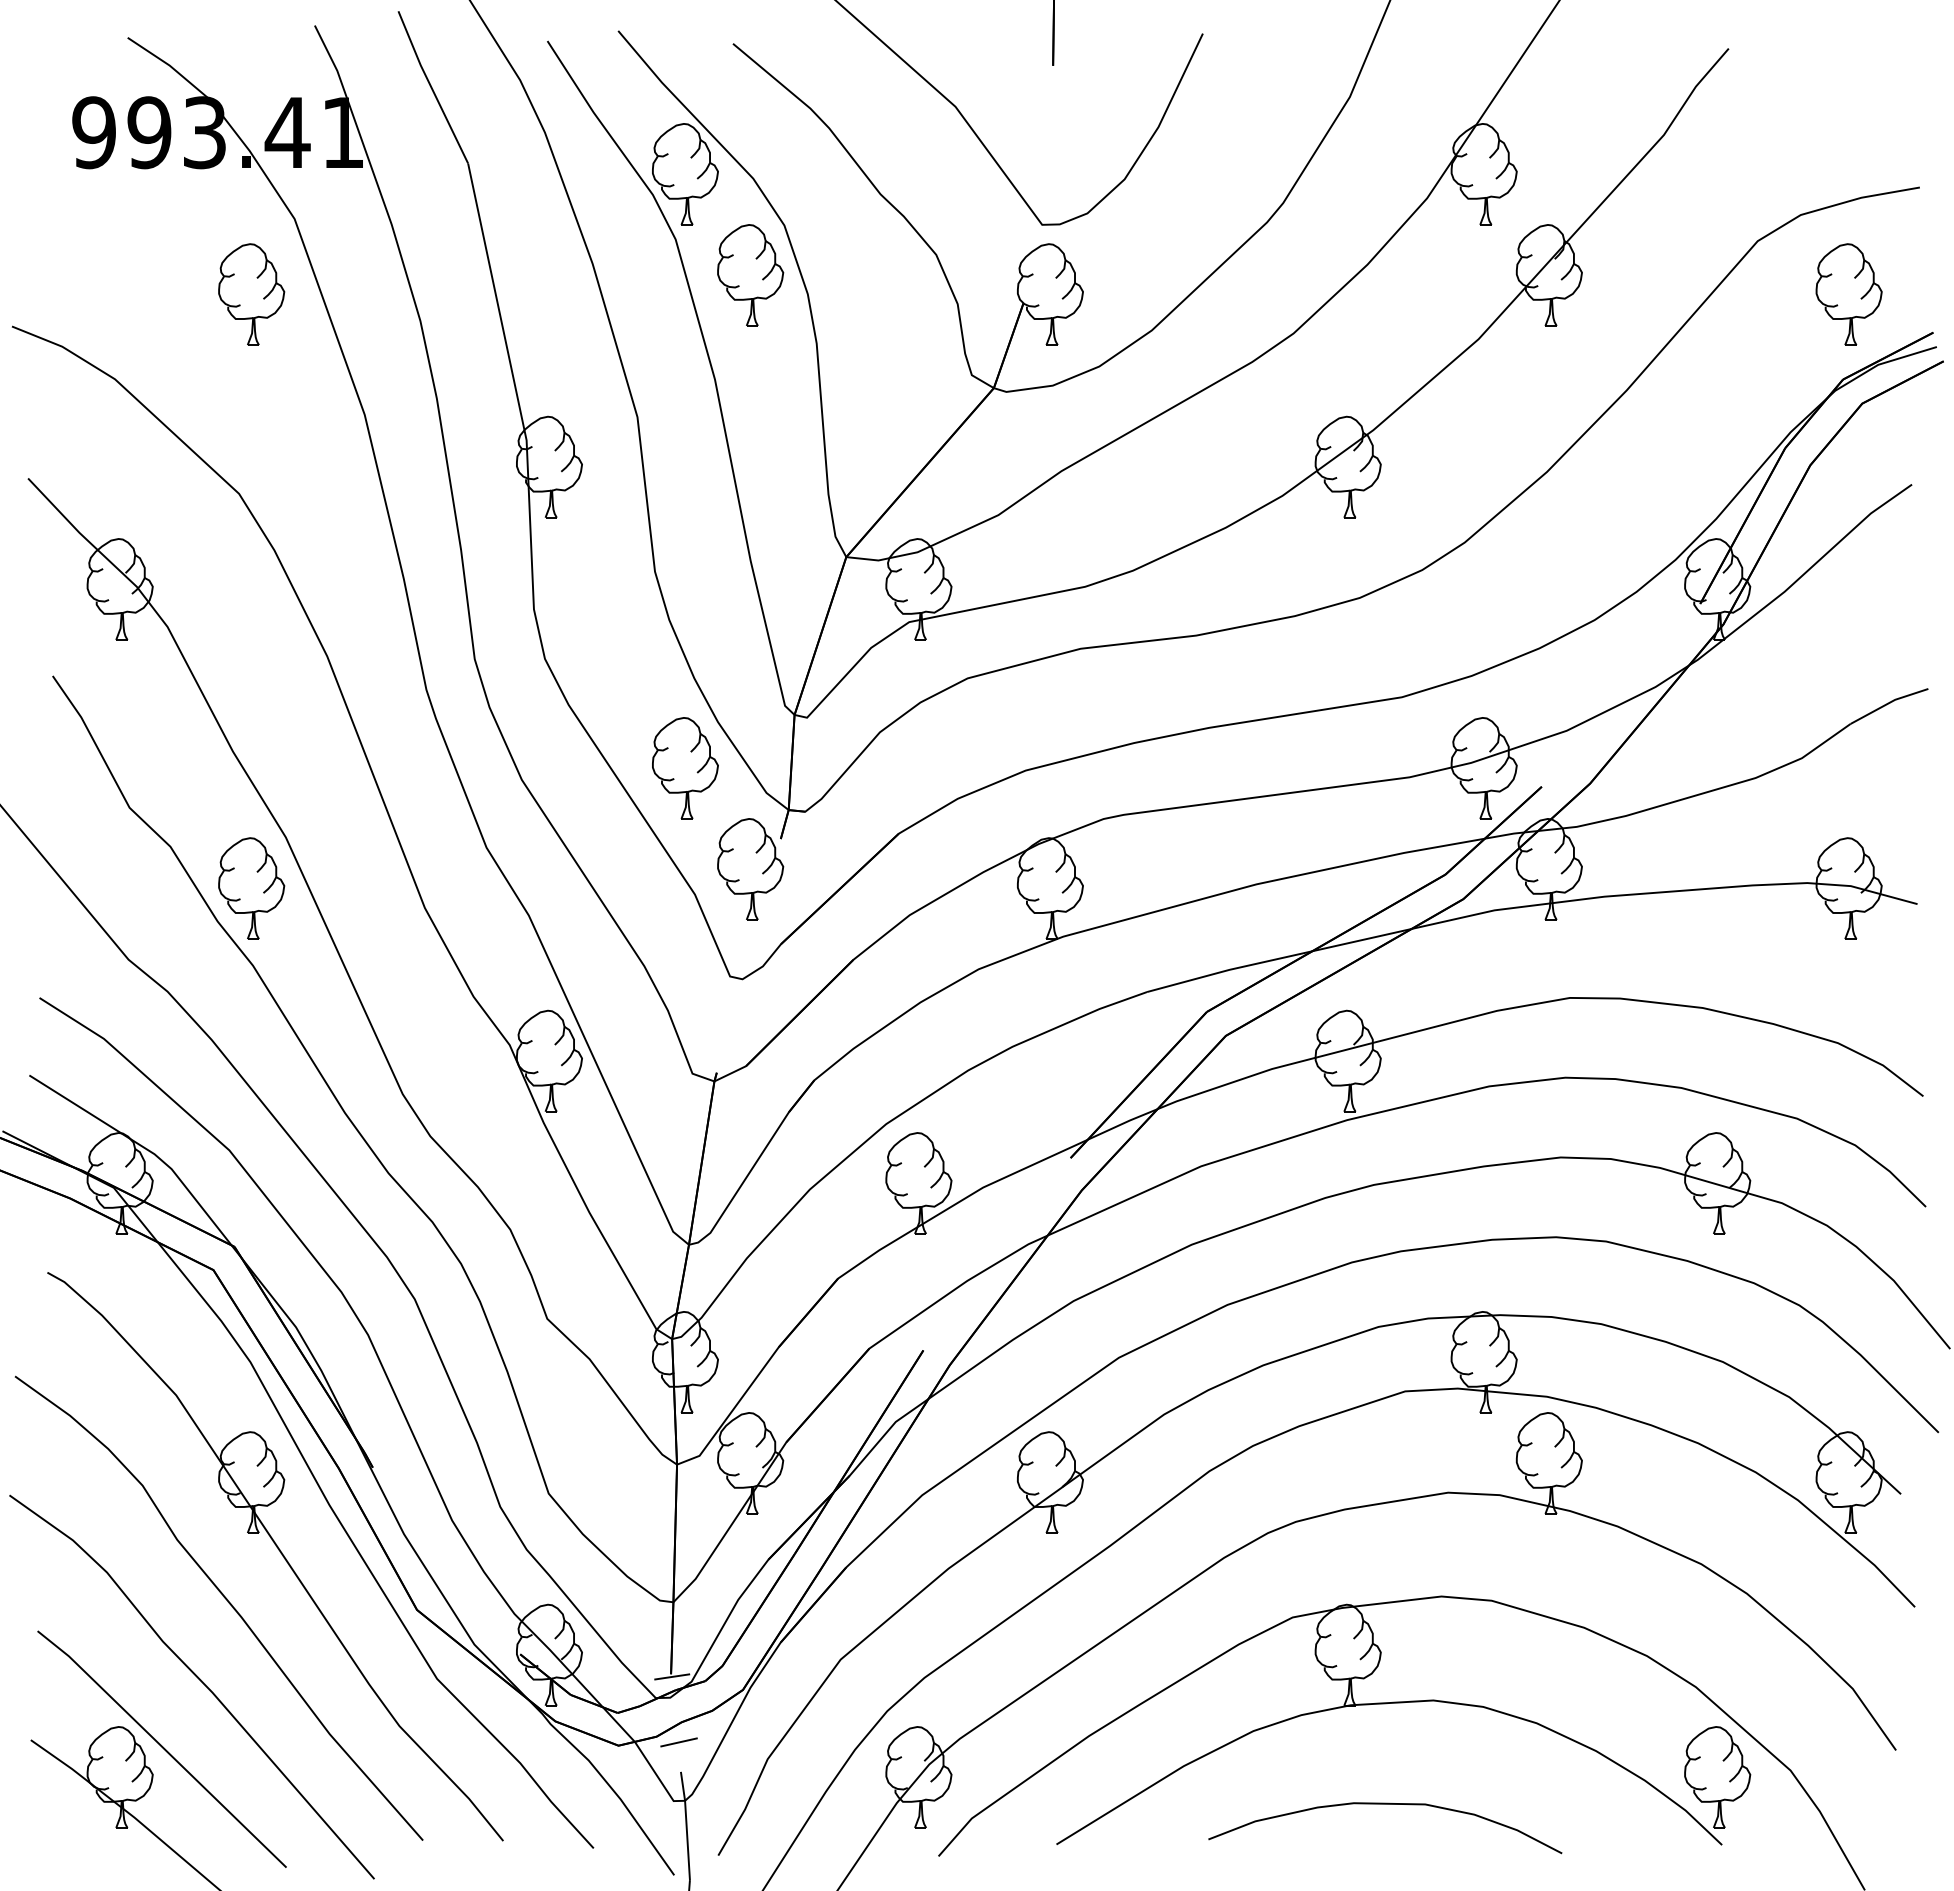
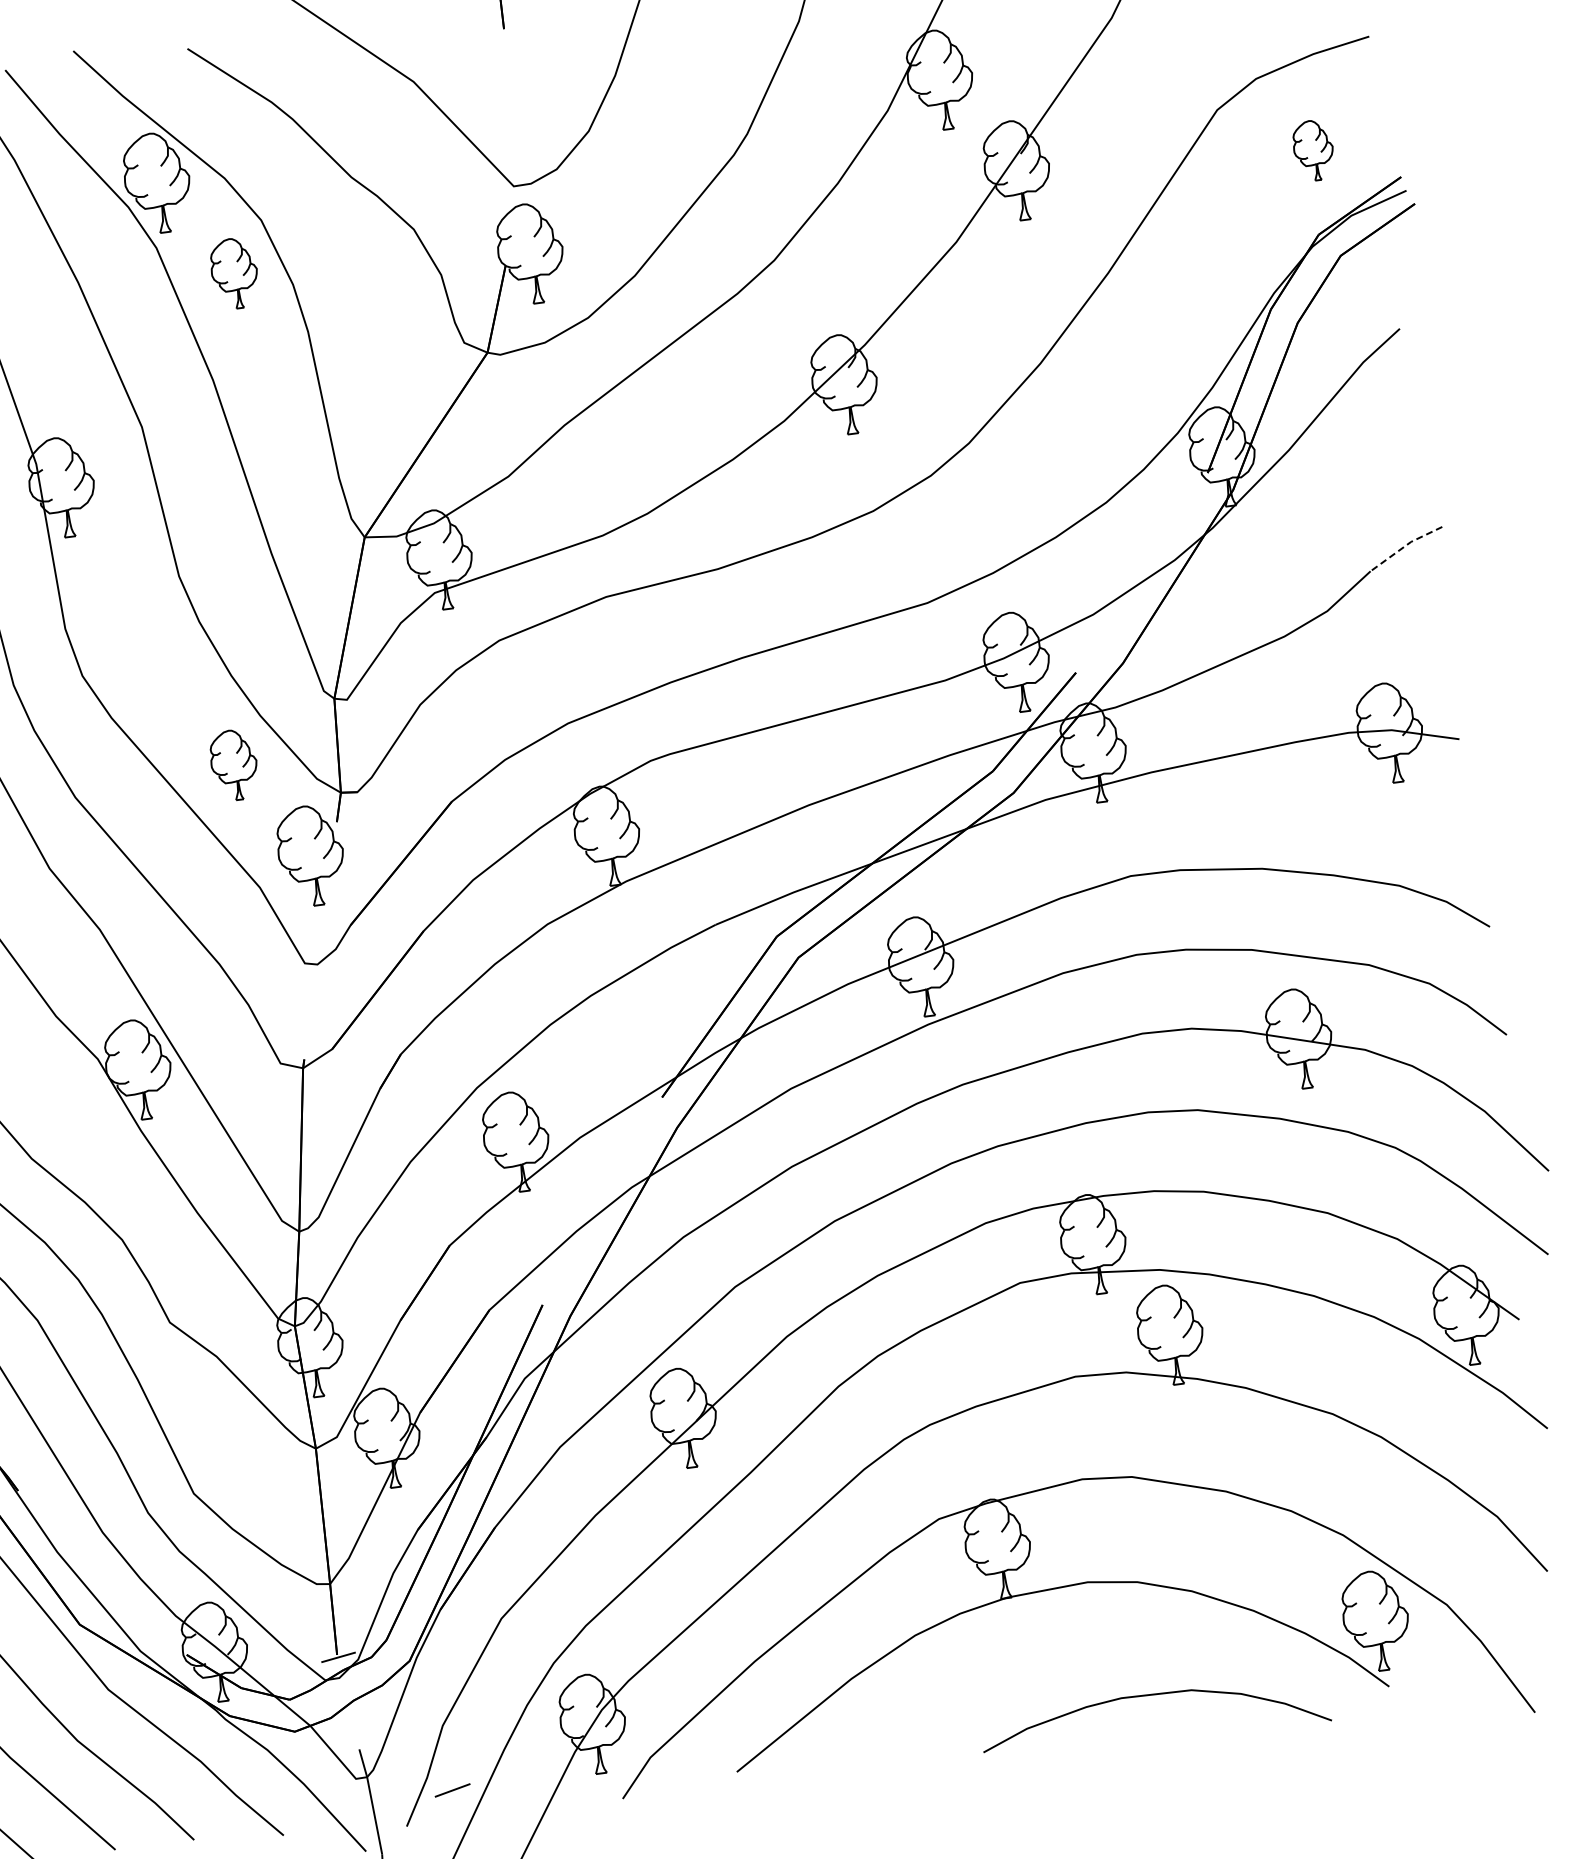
part: (750, 275) -> (234, 273), size x0.7
part: (1848, 294) -> (1313, 150), size x0.6
line: (1888, 703) -> (1405, 546), solid -> dashed
part: (685, 768) -> (234, 765), size x0.7
line: (678, 1742) -> (452, 1790), moved
curve: (1385, 1804) -> (1152, 1695), moved

